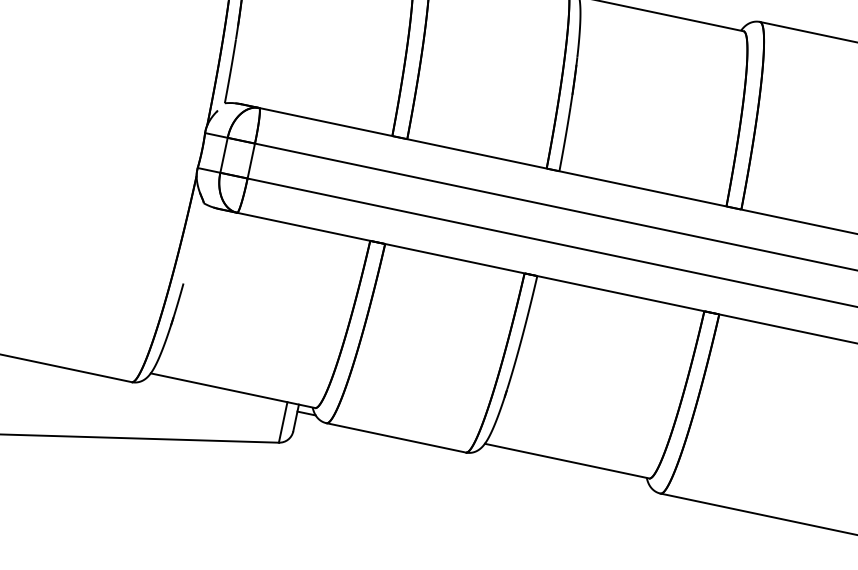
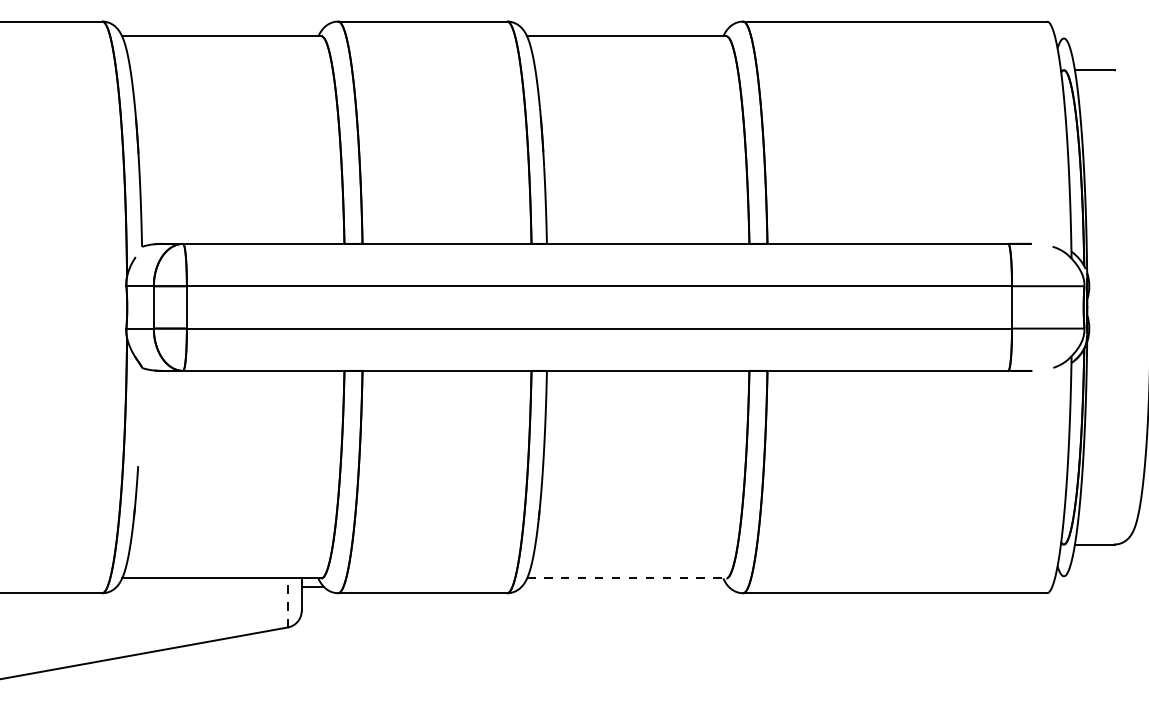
line: (282, 422) -> (287, 602), solid -> dashed
line: (566, 461) -> (626, 578), solid -> dashed

